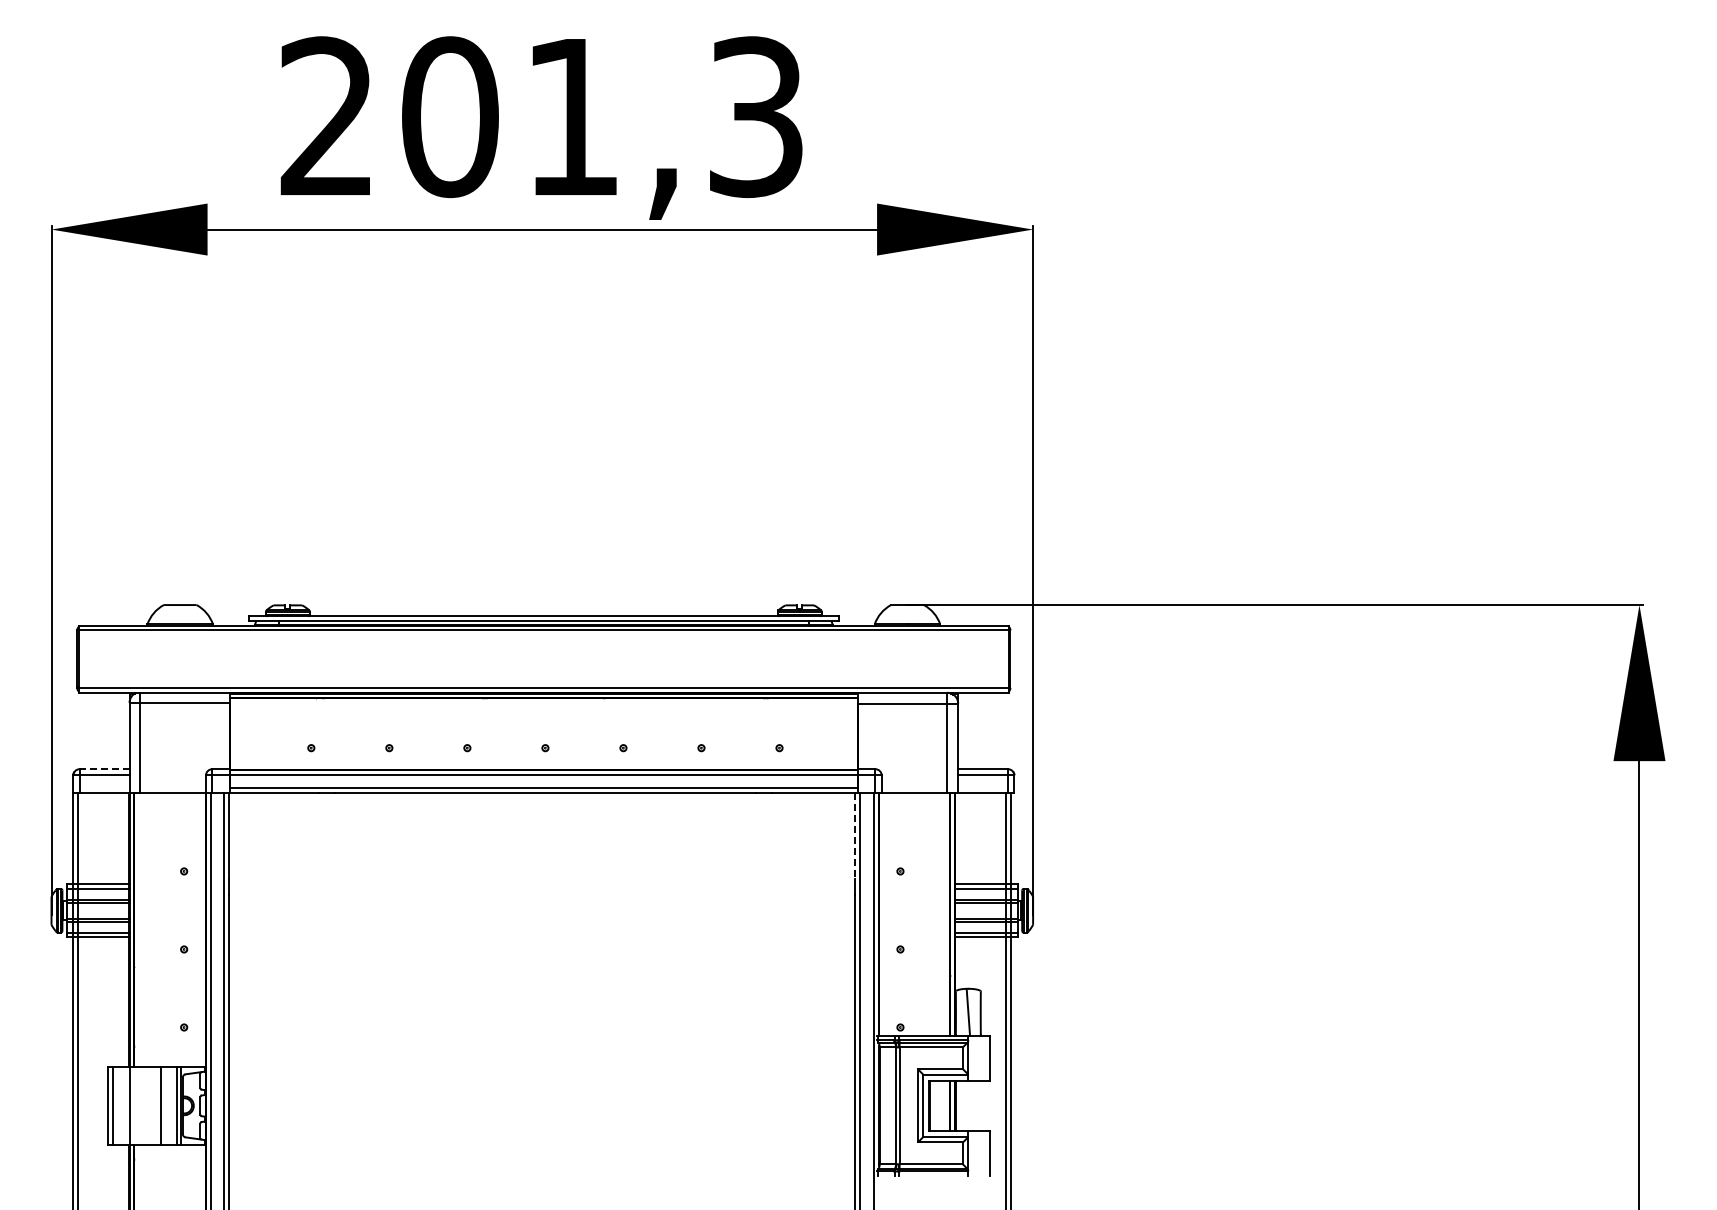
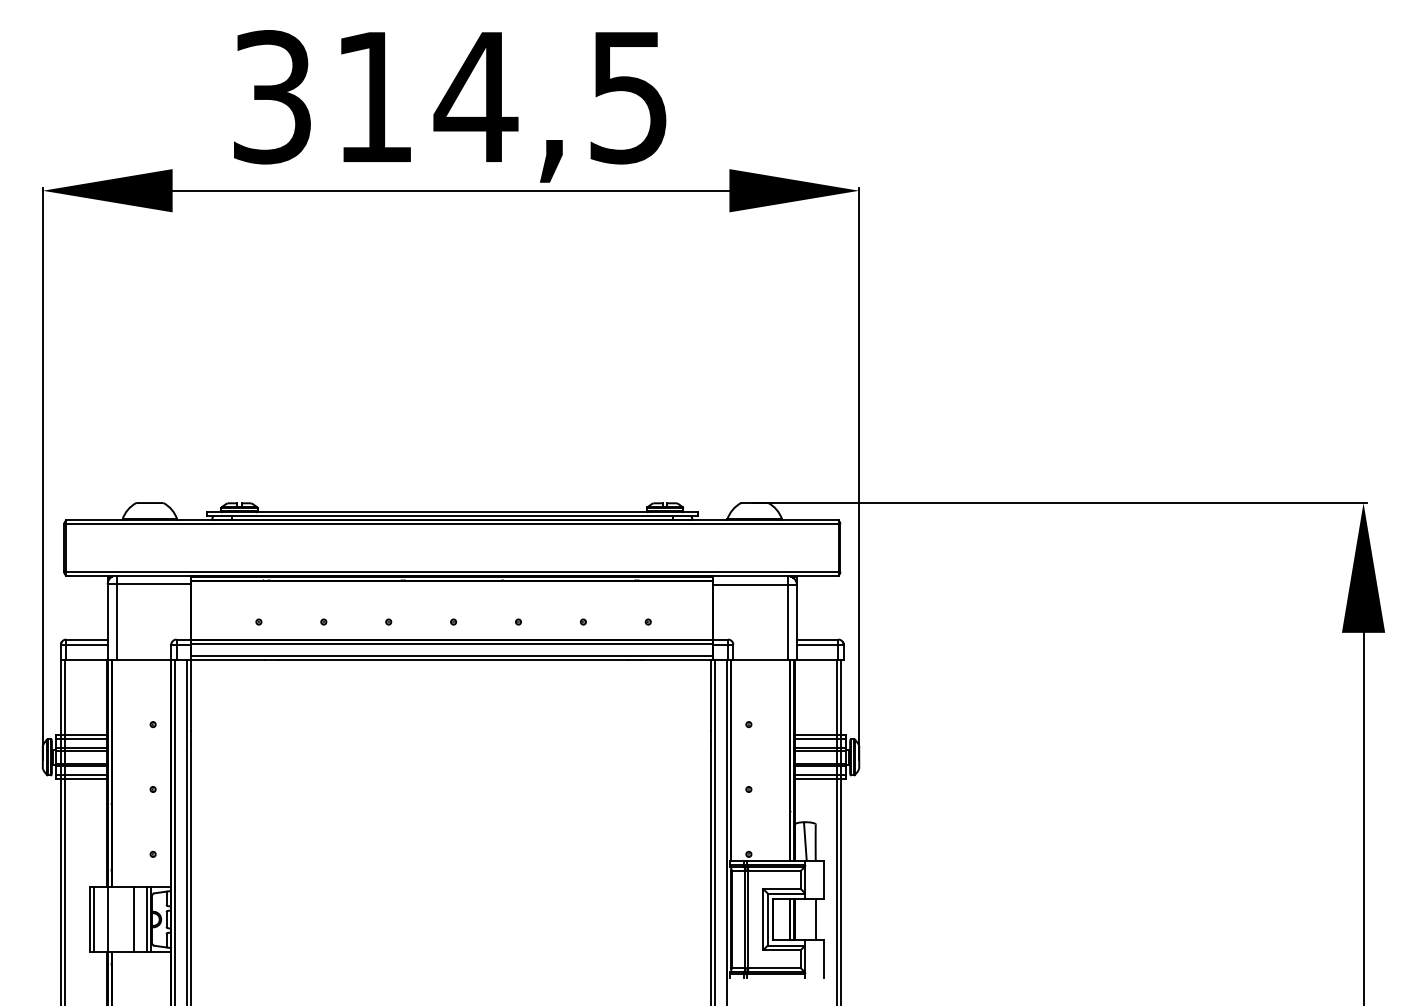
text: (541, 117) -> (450, 97), 201,3 -> 314,5
line: (104, 769) -> (86, 639), dashed -> solid
line: (855, 836) -> (711, 695), dashed -> solid
line: (980, 1105) -> (815, 919), added

